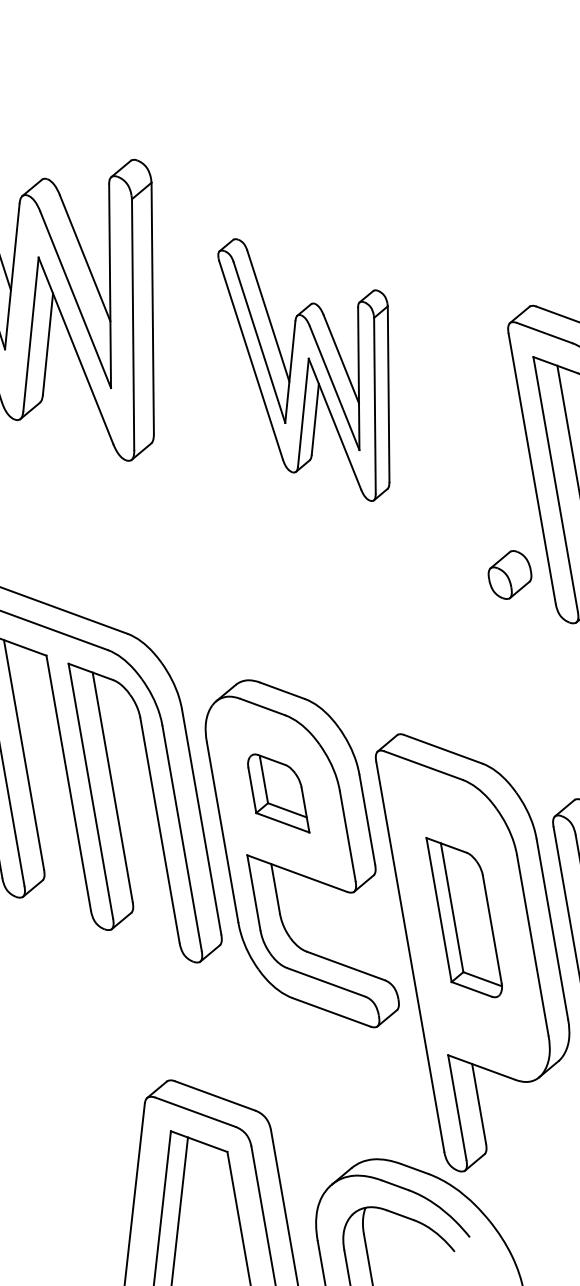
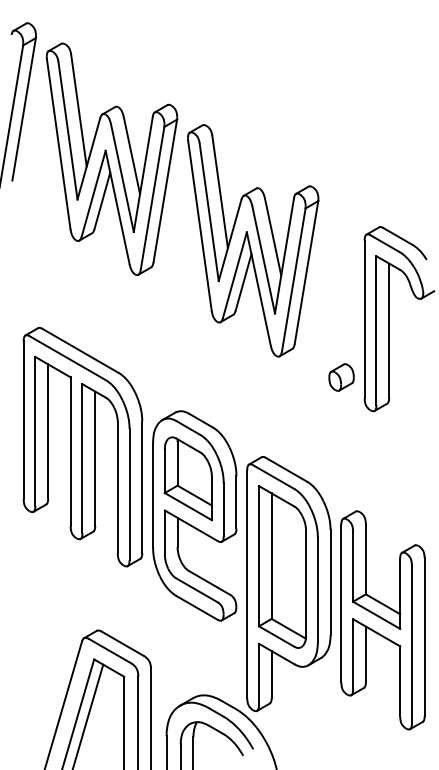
part: (318, 366) -> (253, 240), size x1.43
part: (276, 793) -> (187, 478), size x1.67
part: (463, 916) -> (281, 566), size x1.67

